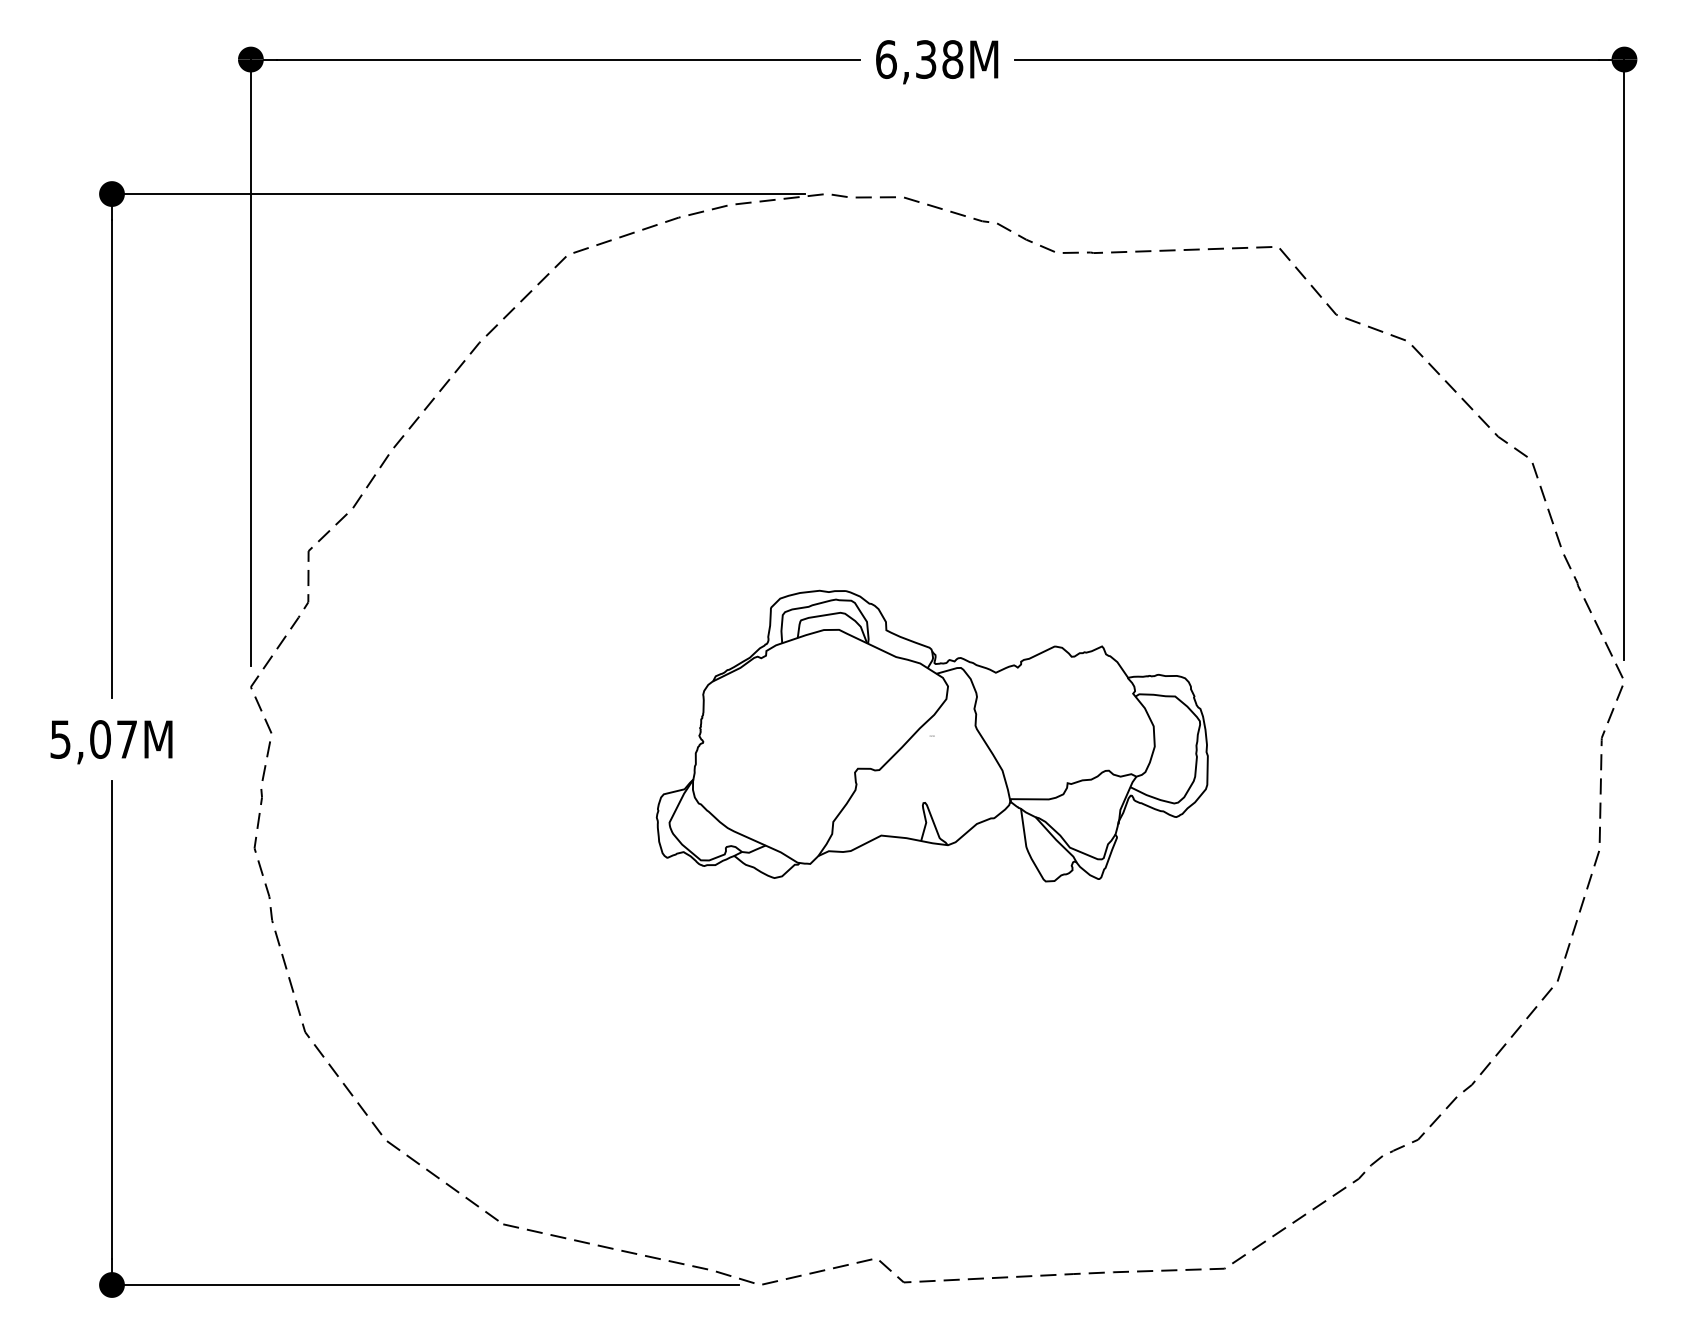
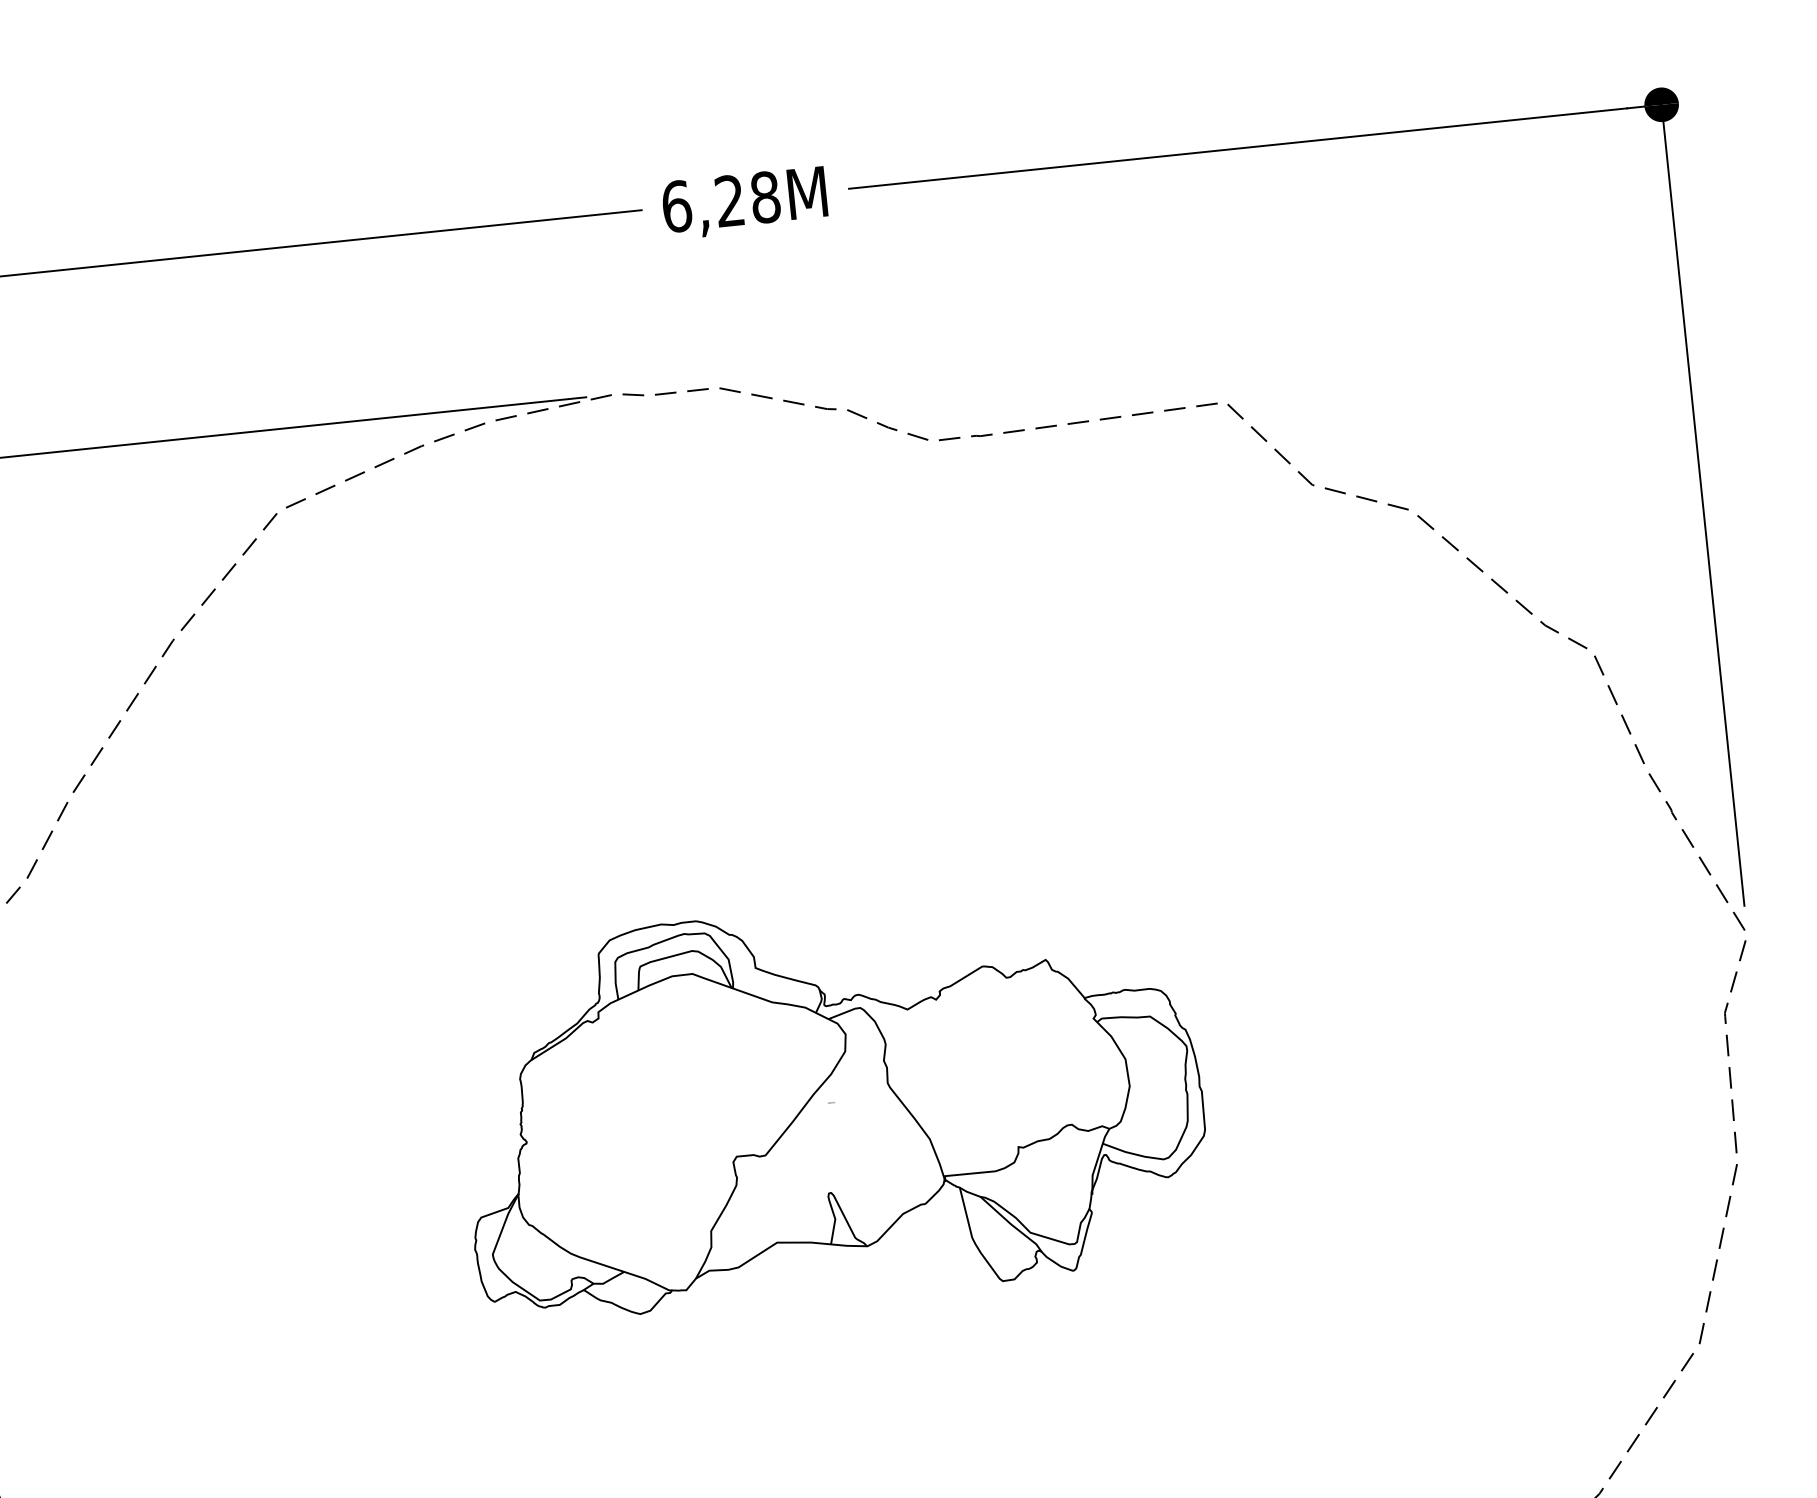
text: (926, 59) -> (730, 200), 6,38M -> 6,28M

